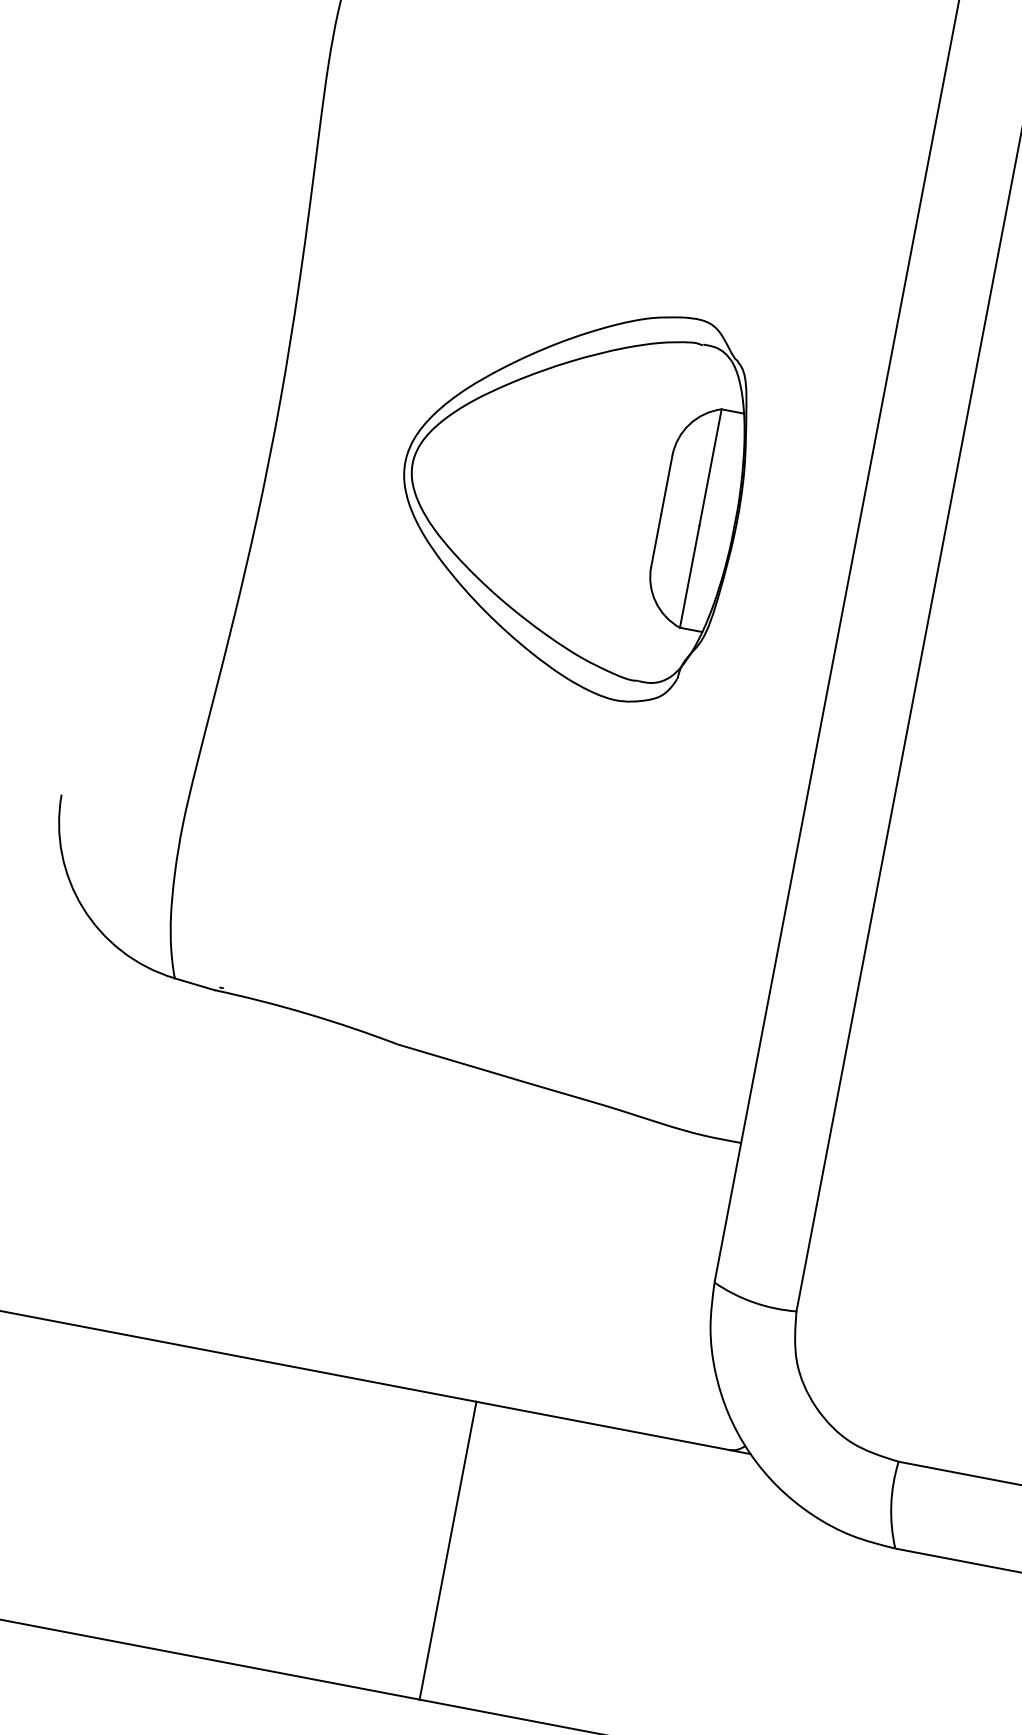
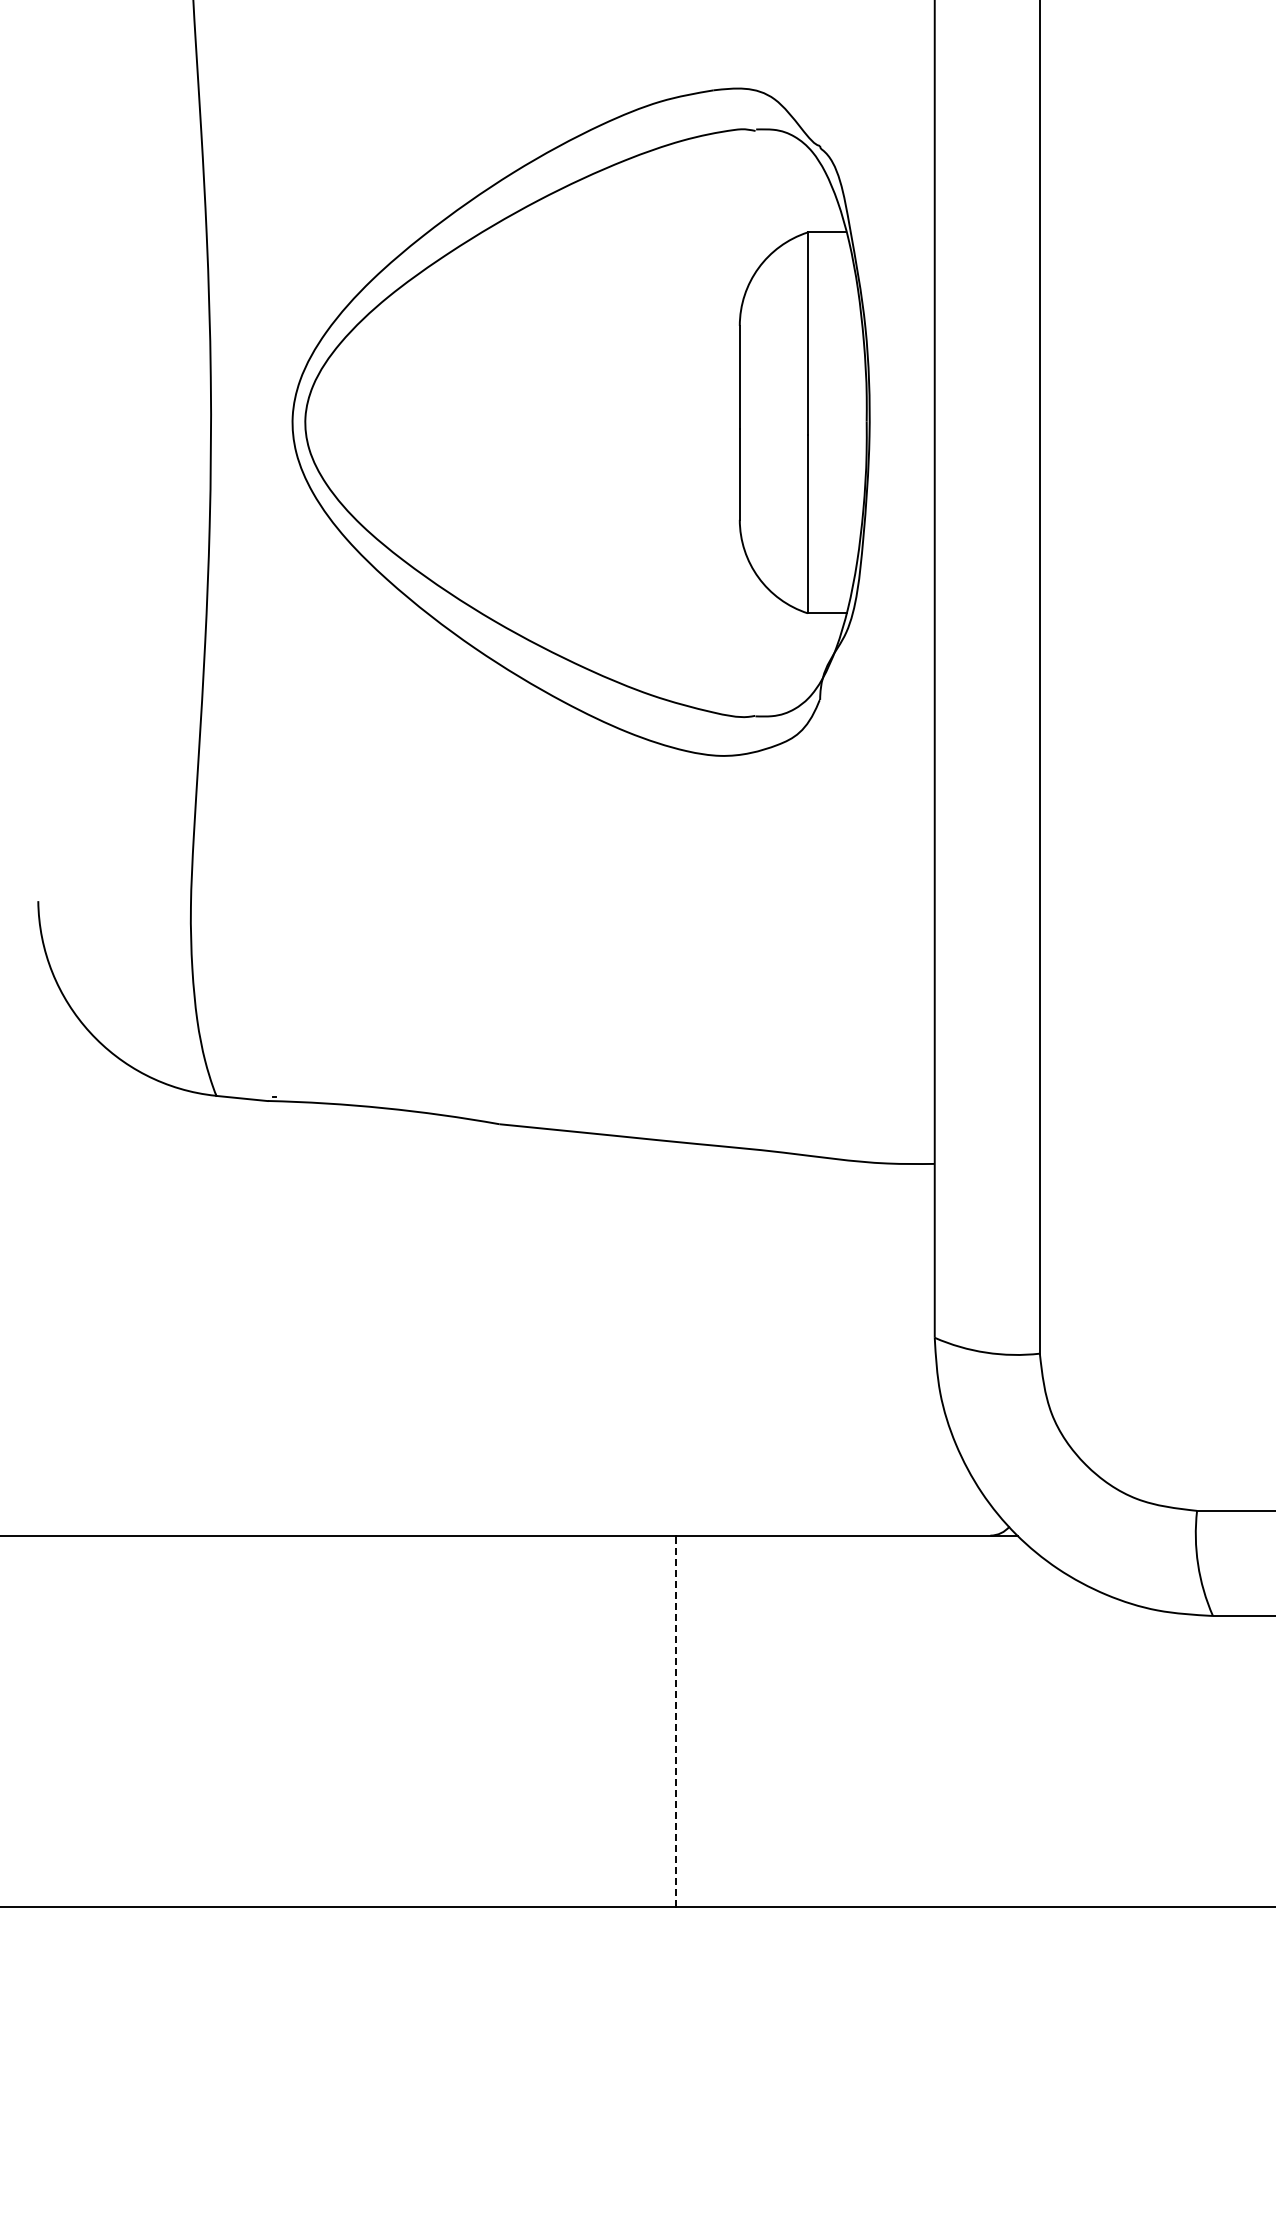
part: (571, 493) -> (581, 422), size x1.4
line: (447, 1550) -> (675, 1720), solid -> dashed

